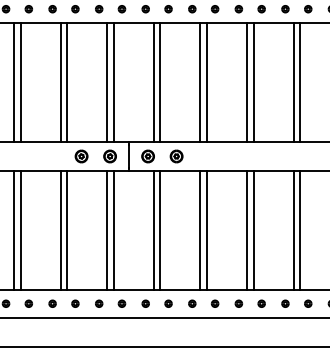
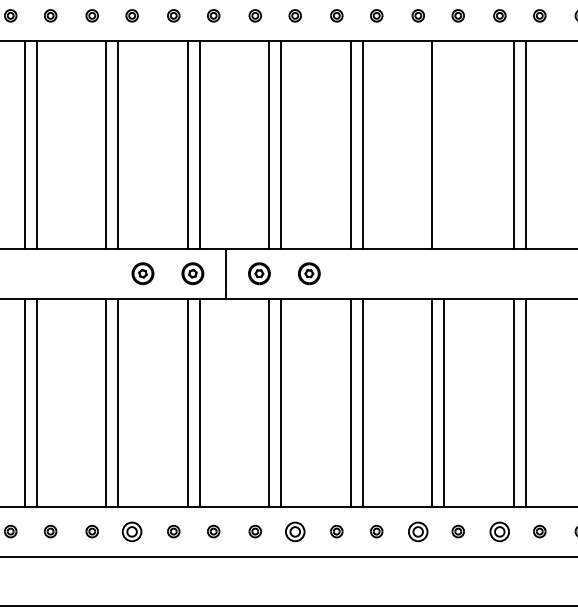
line: (253, 82) -> (443, 144), removed
part: (75, 303) -> (132, 531), size x1.6
part: (168, 303) -> (295, 531), size x1.6
part: (238, 303) -> (417, 531), size x1.6
part: (285, 303) -> (499, 531), size x1.6

